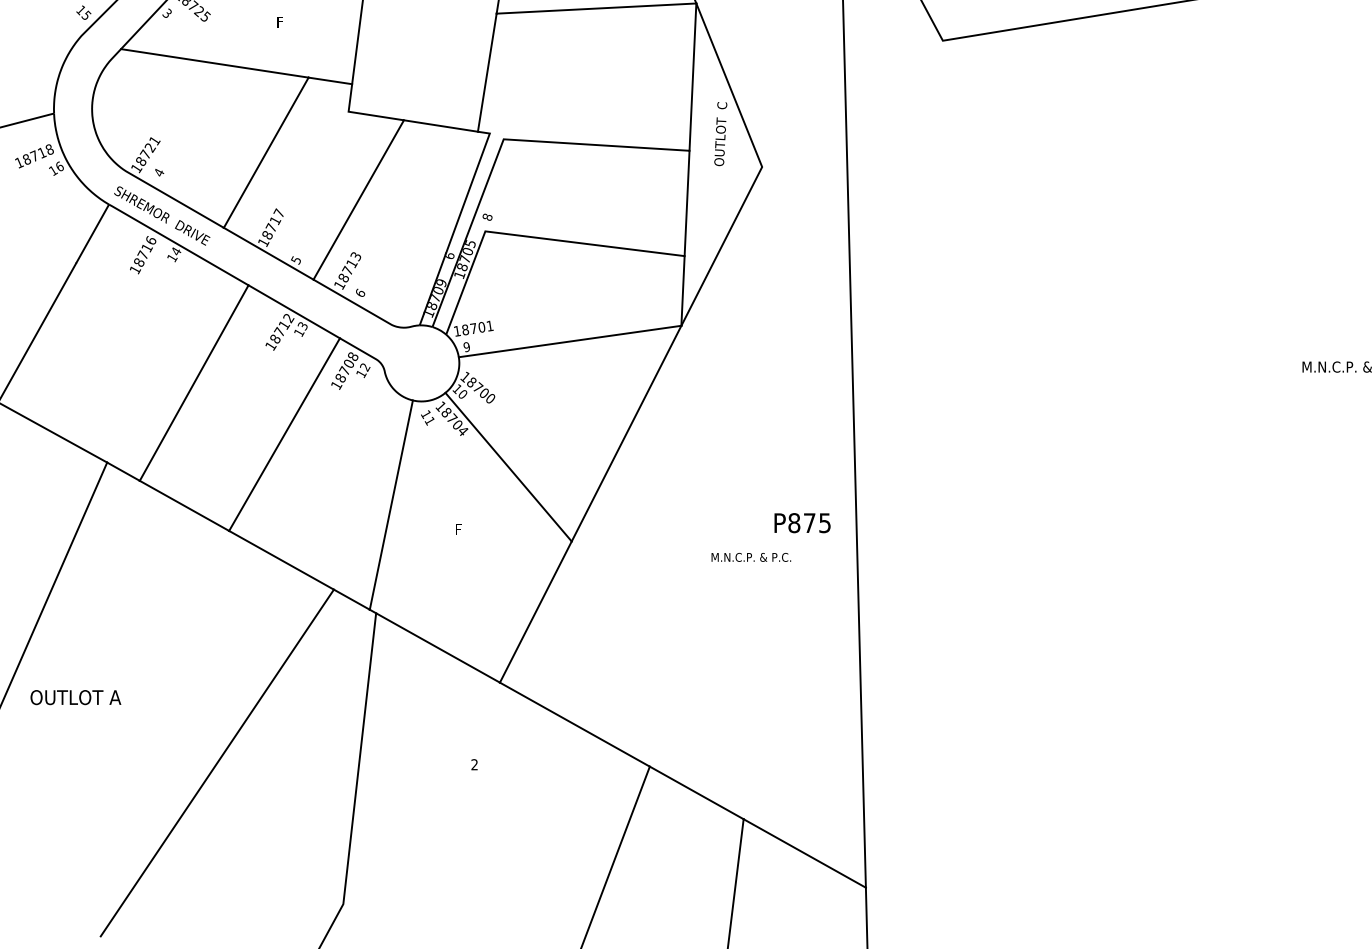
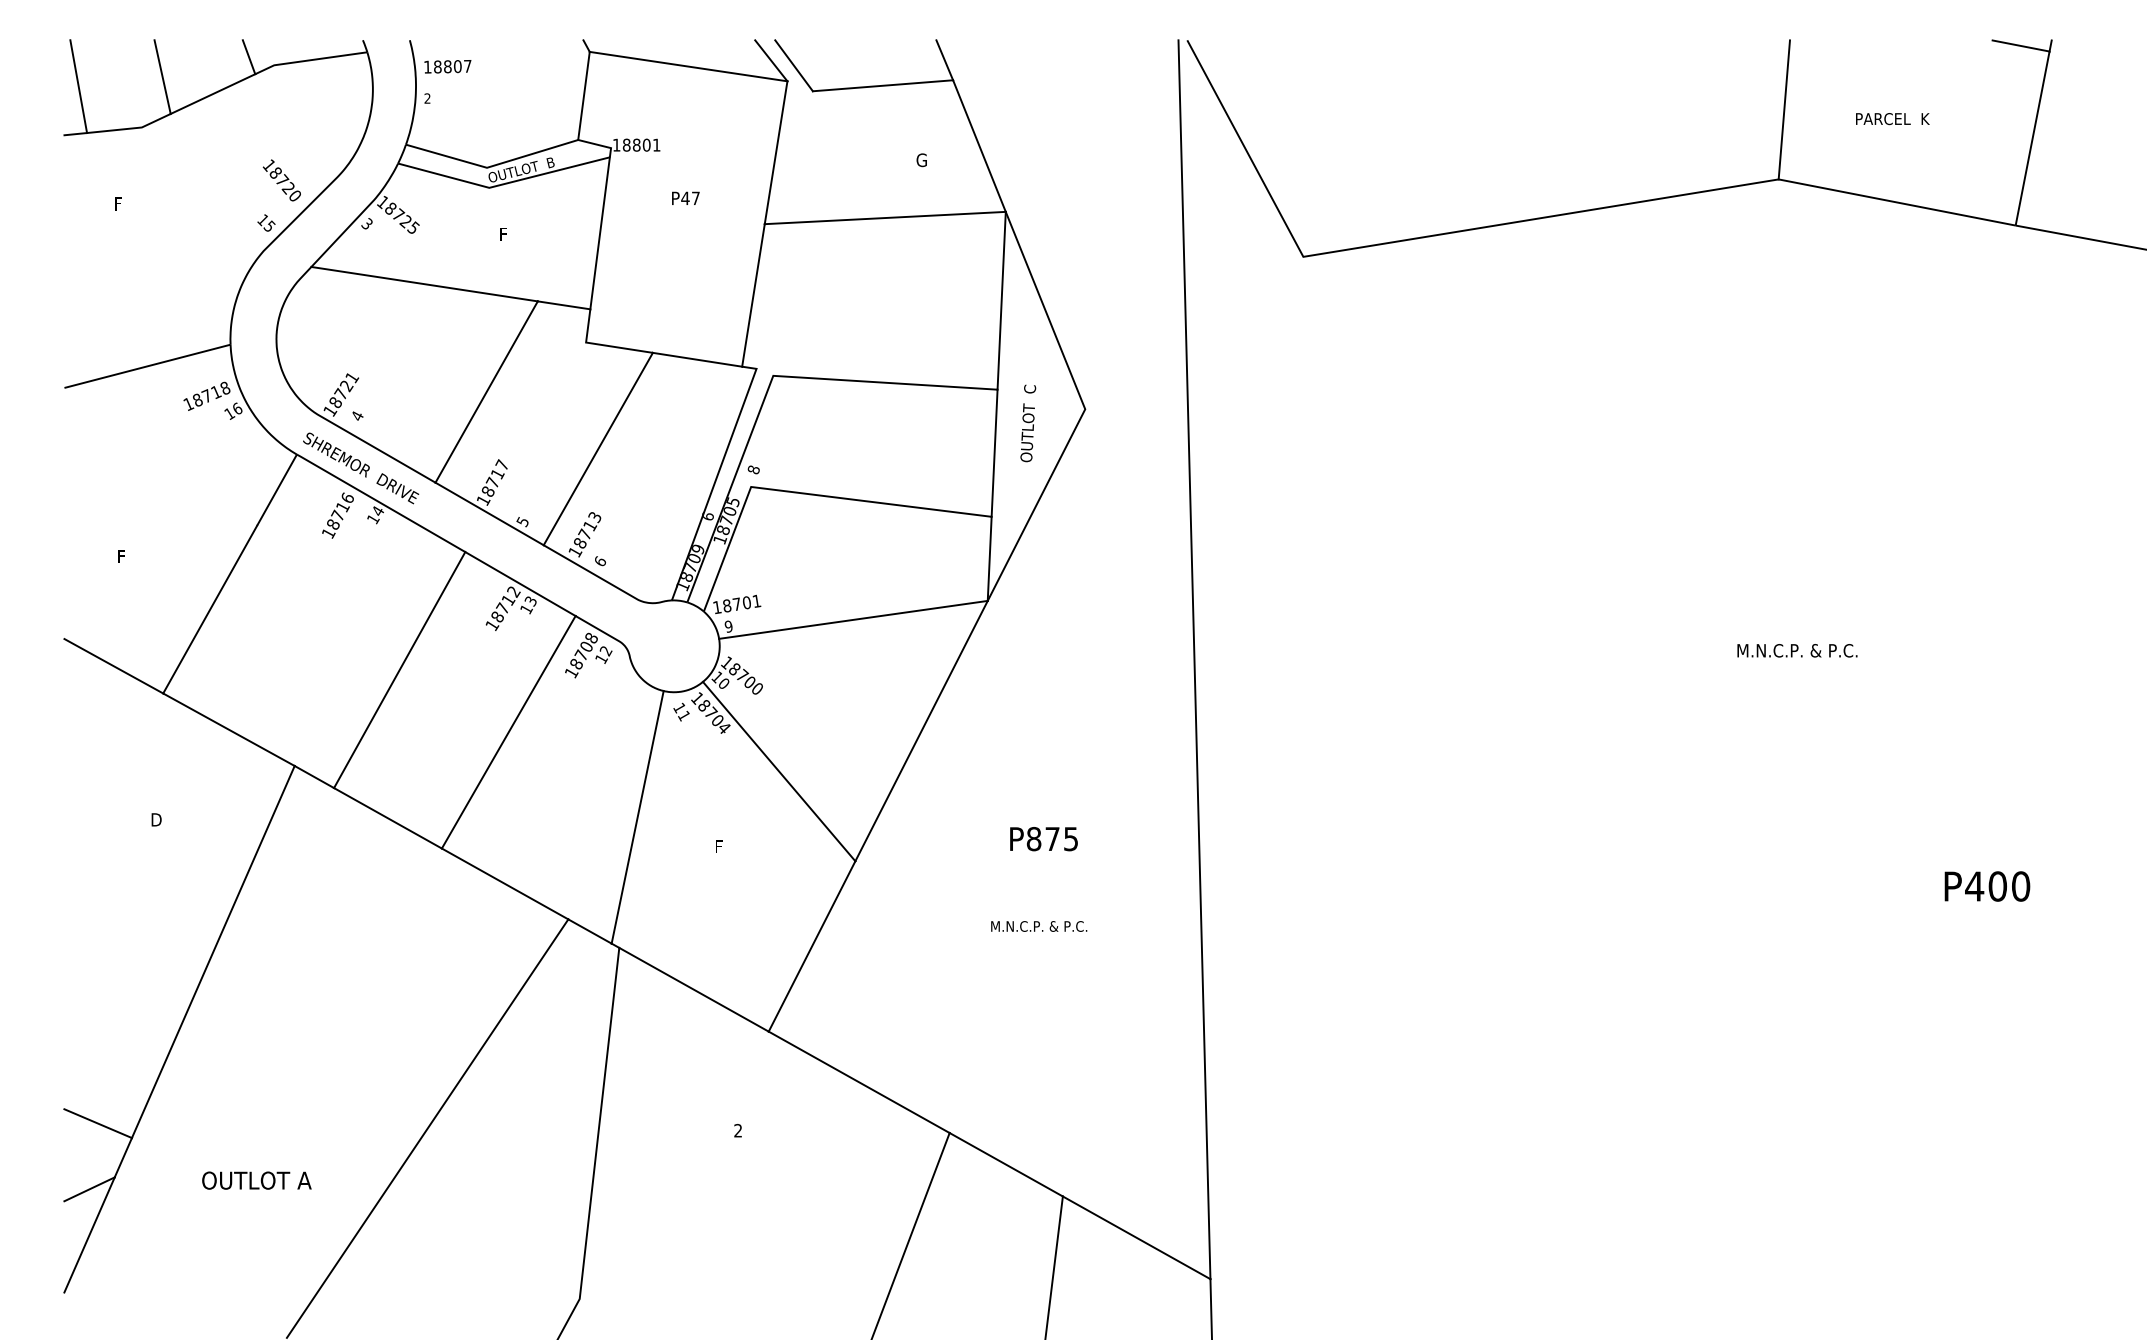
text: (720, 134) -> (1028, 423), moved
text: (802, 523) -> (1043, 839), moved
text: (751, 557) -> (1039, 926), moved
text: (75, 697) -> (256, 1180), moved

